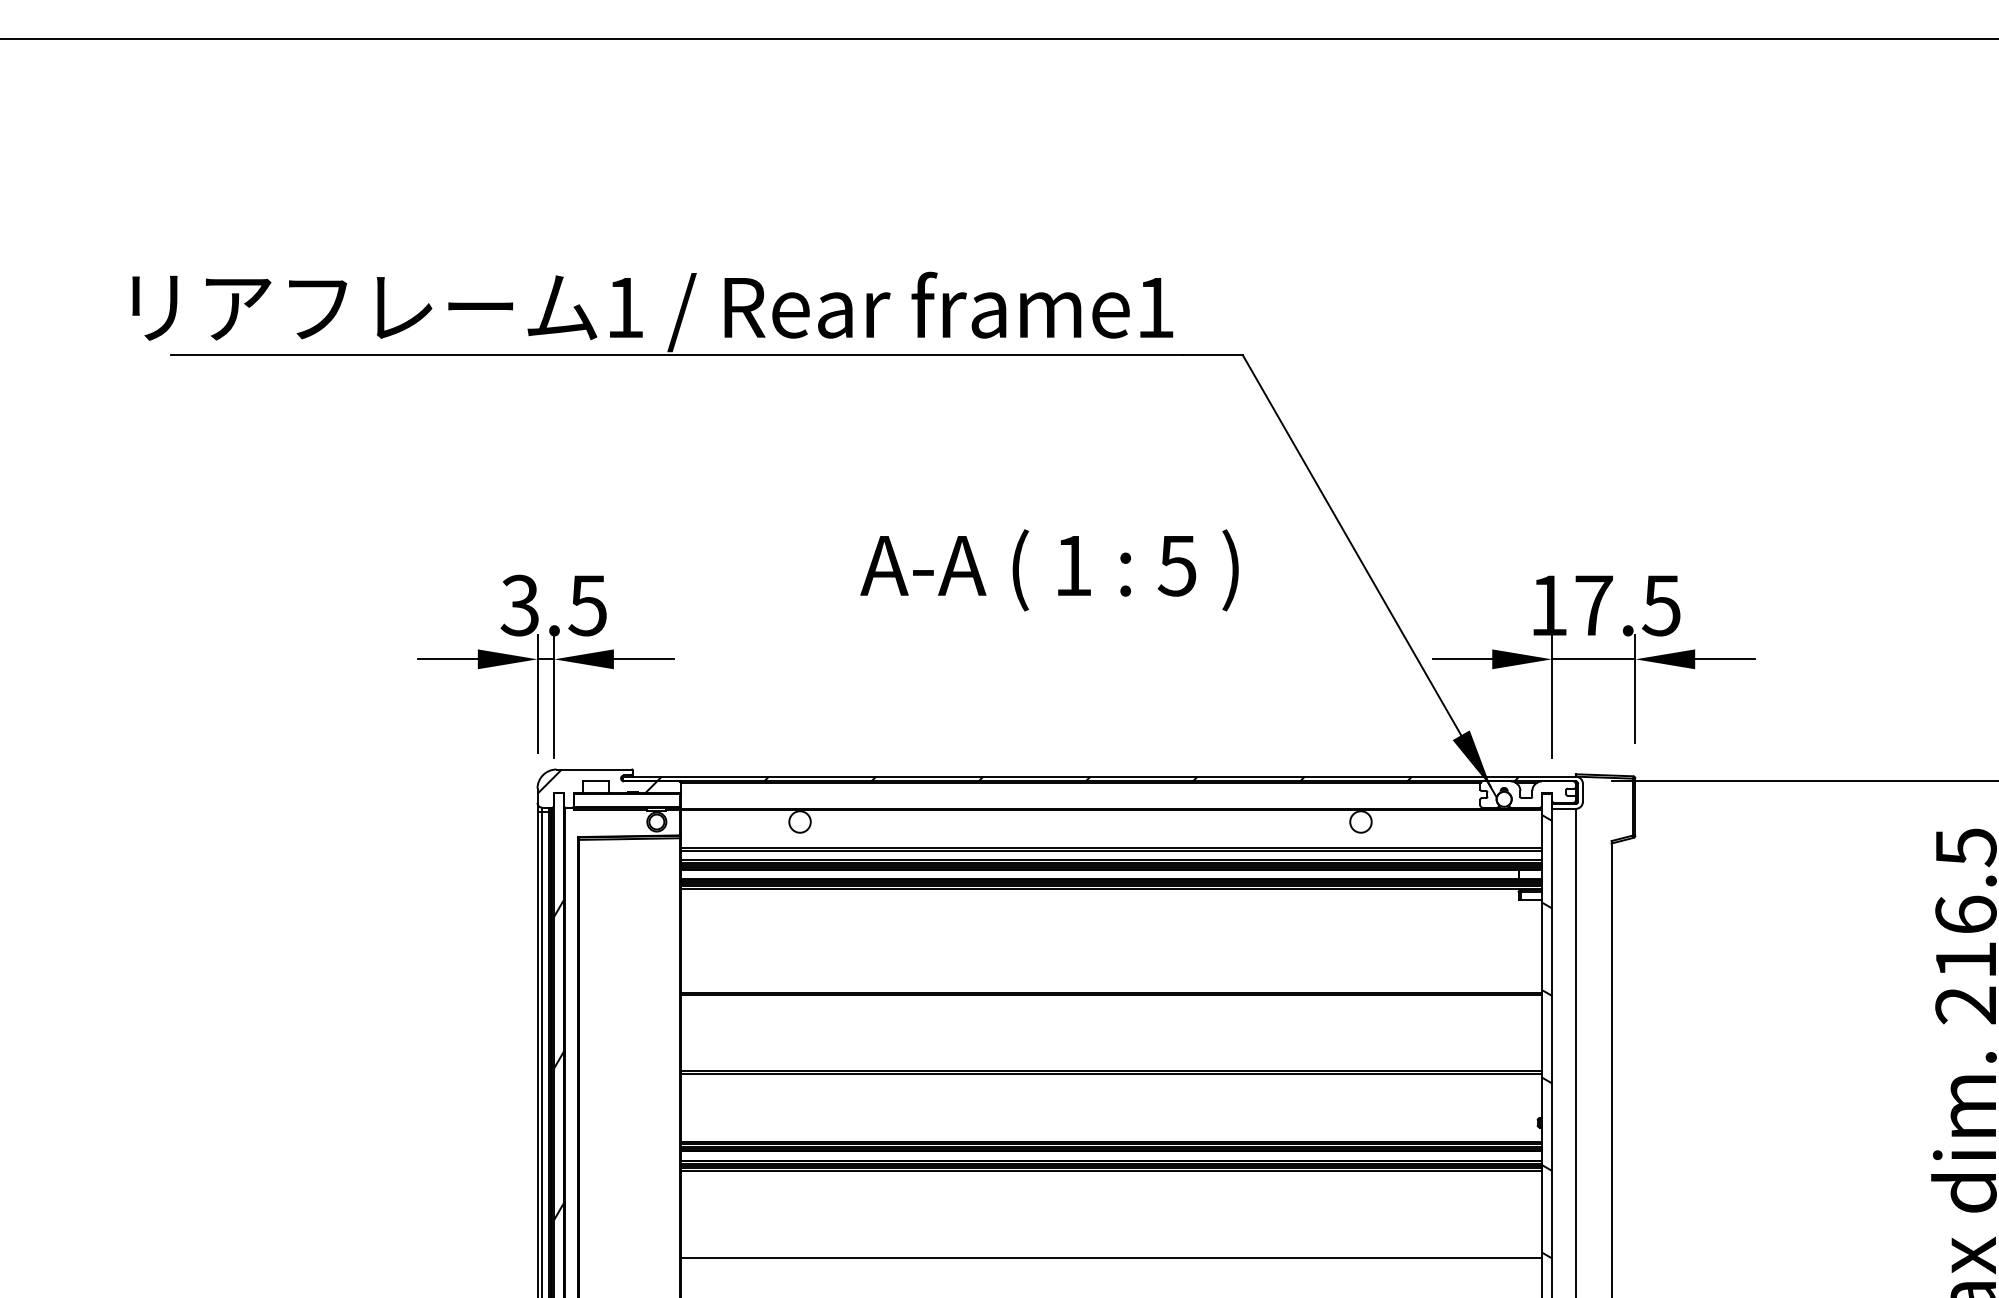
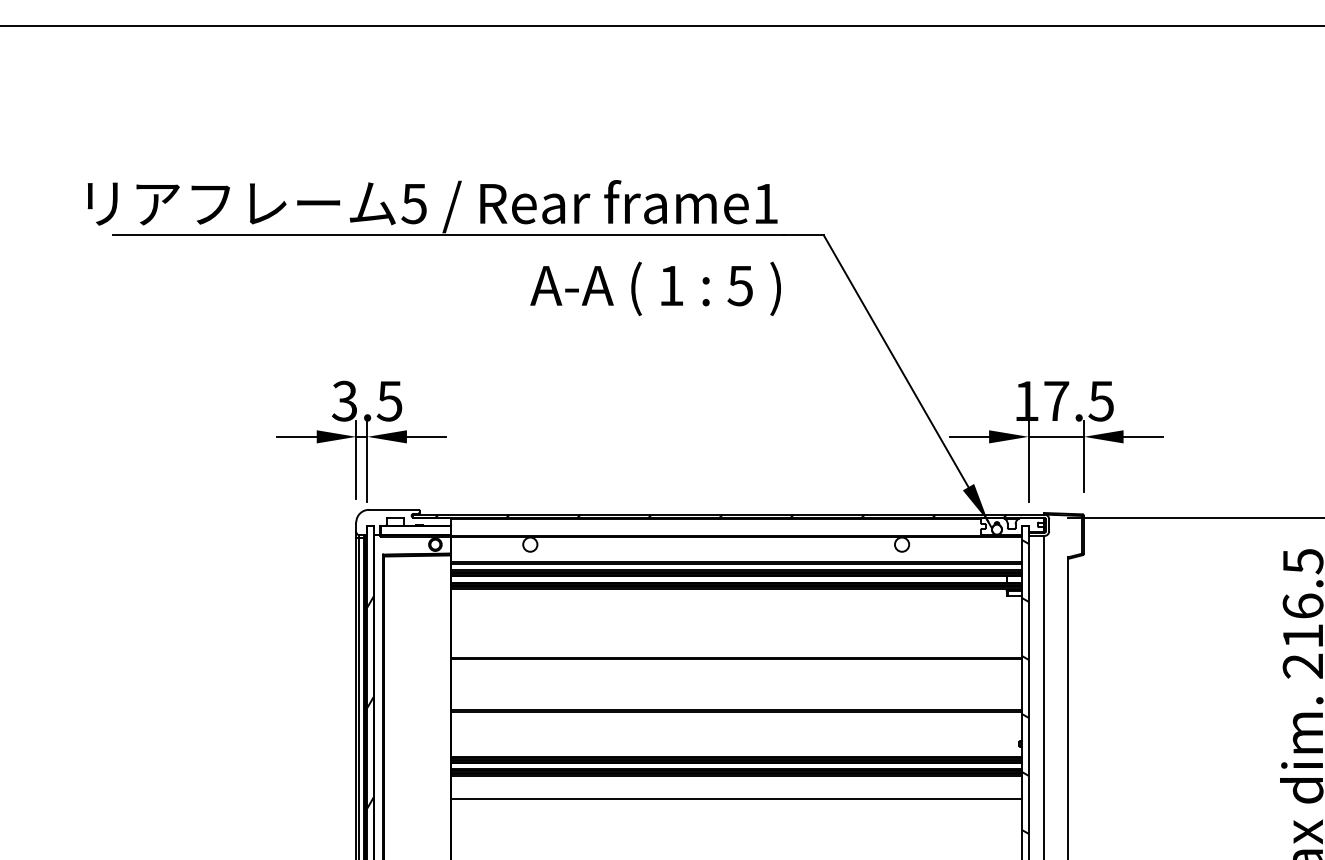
text: (623, 308) -> (413, 204), 1 -> 5
text: (1049, 569) -> (655, 288), moved
hatch: (596, 781) -> (395, 517), removed
line: (1111, 1257) -> (736, 799), moved

